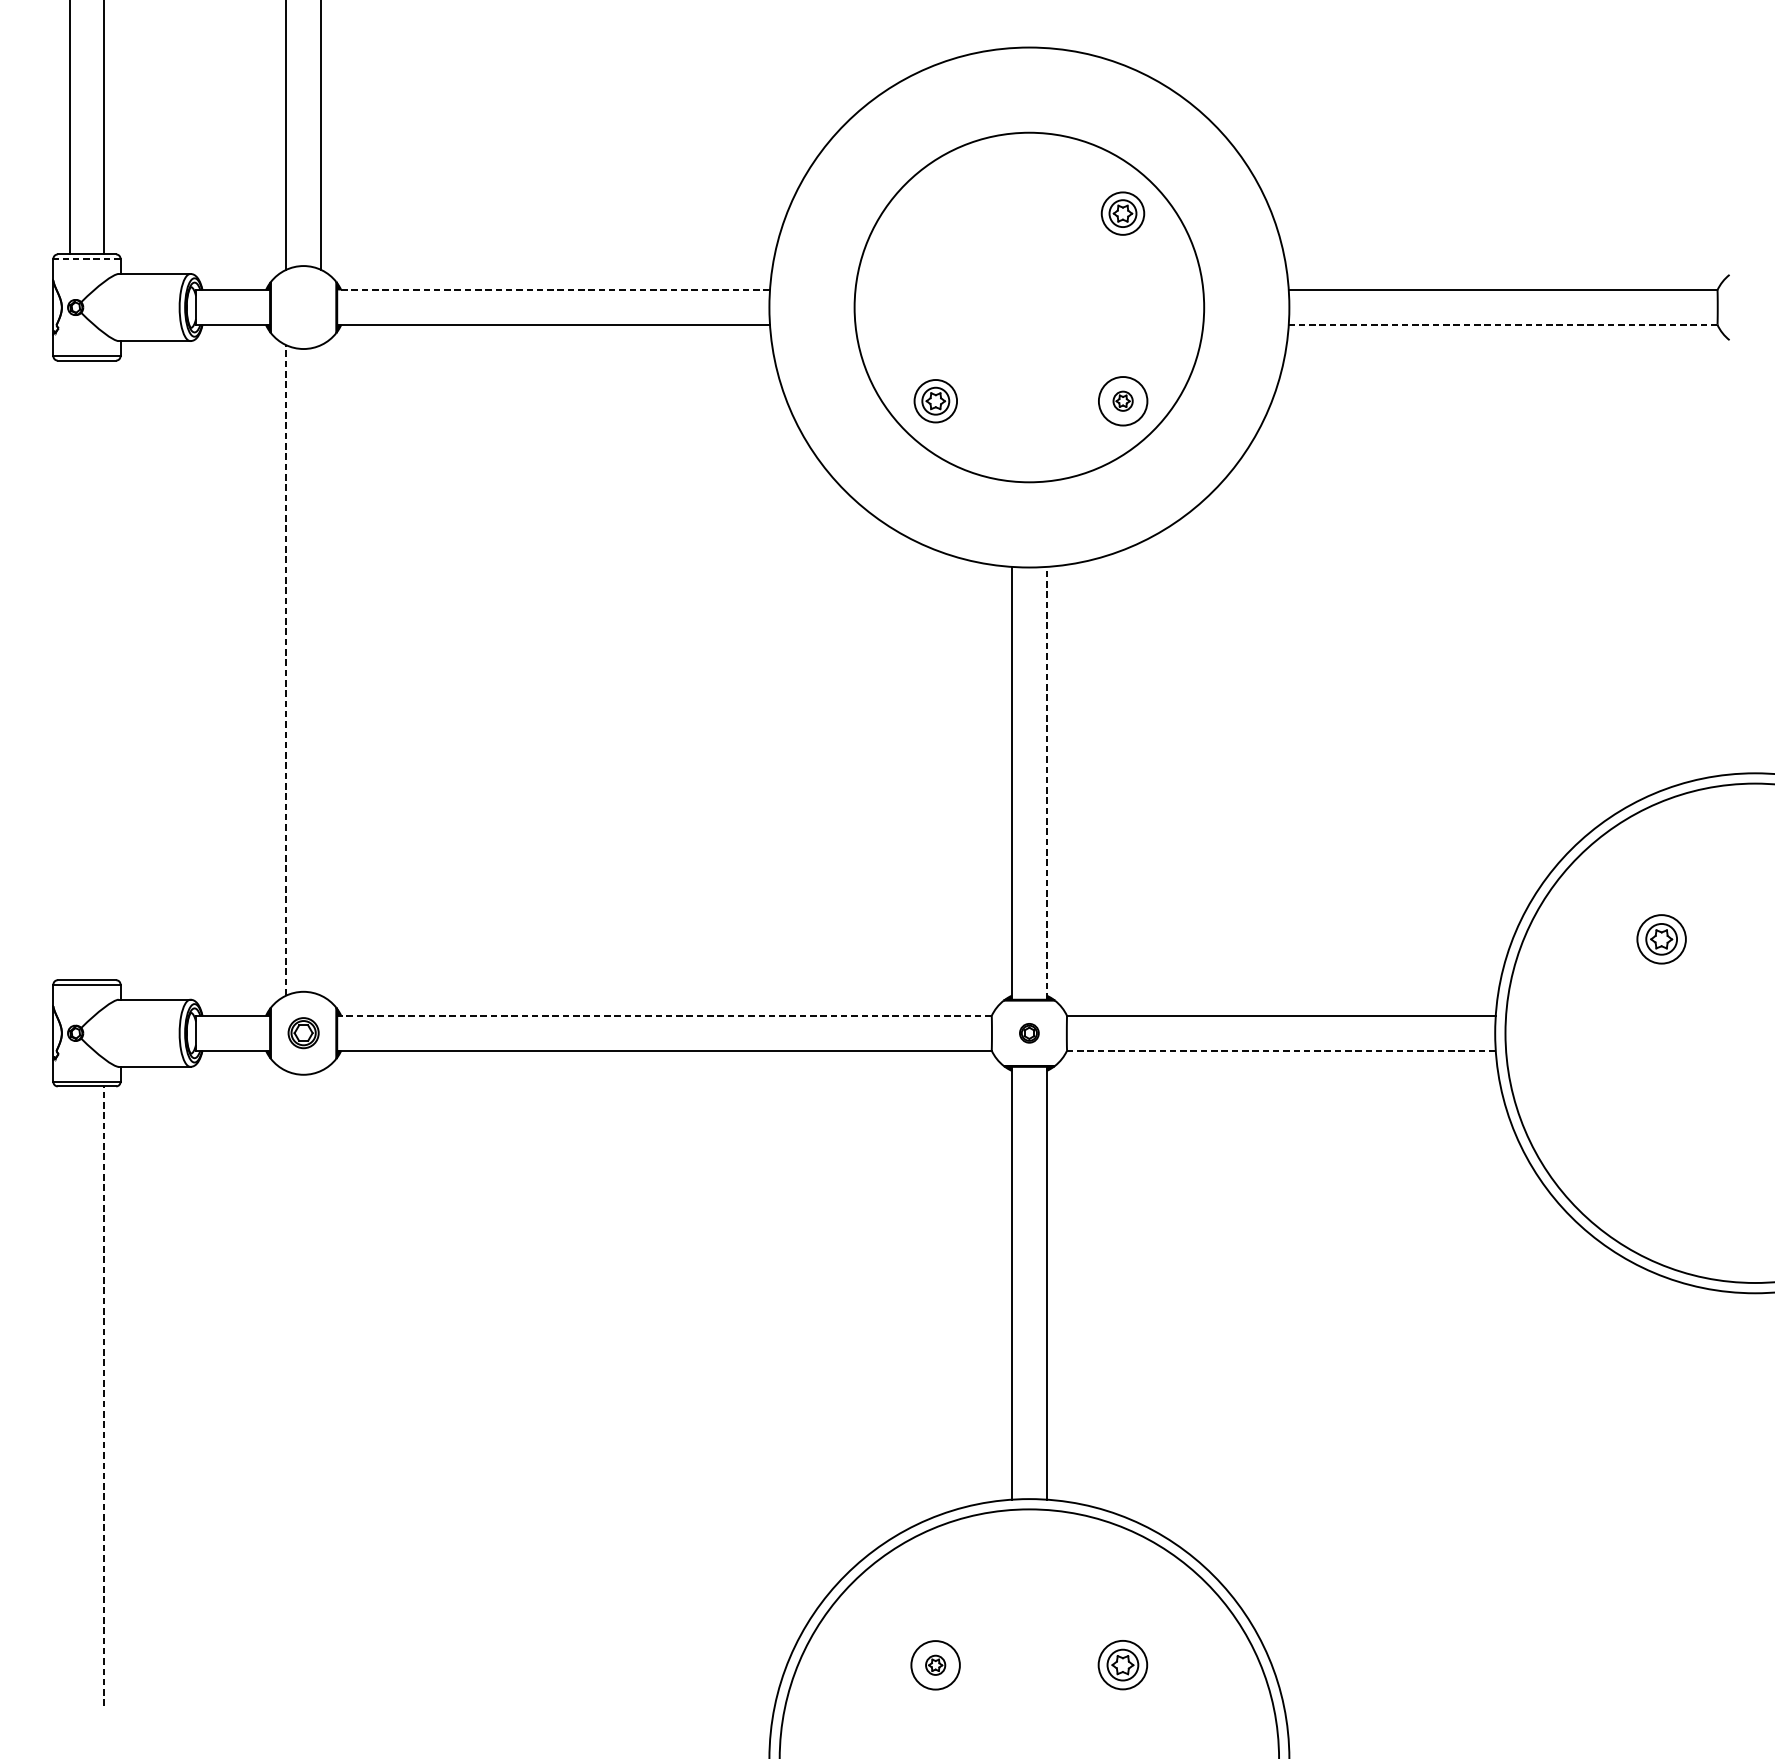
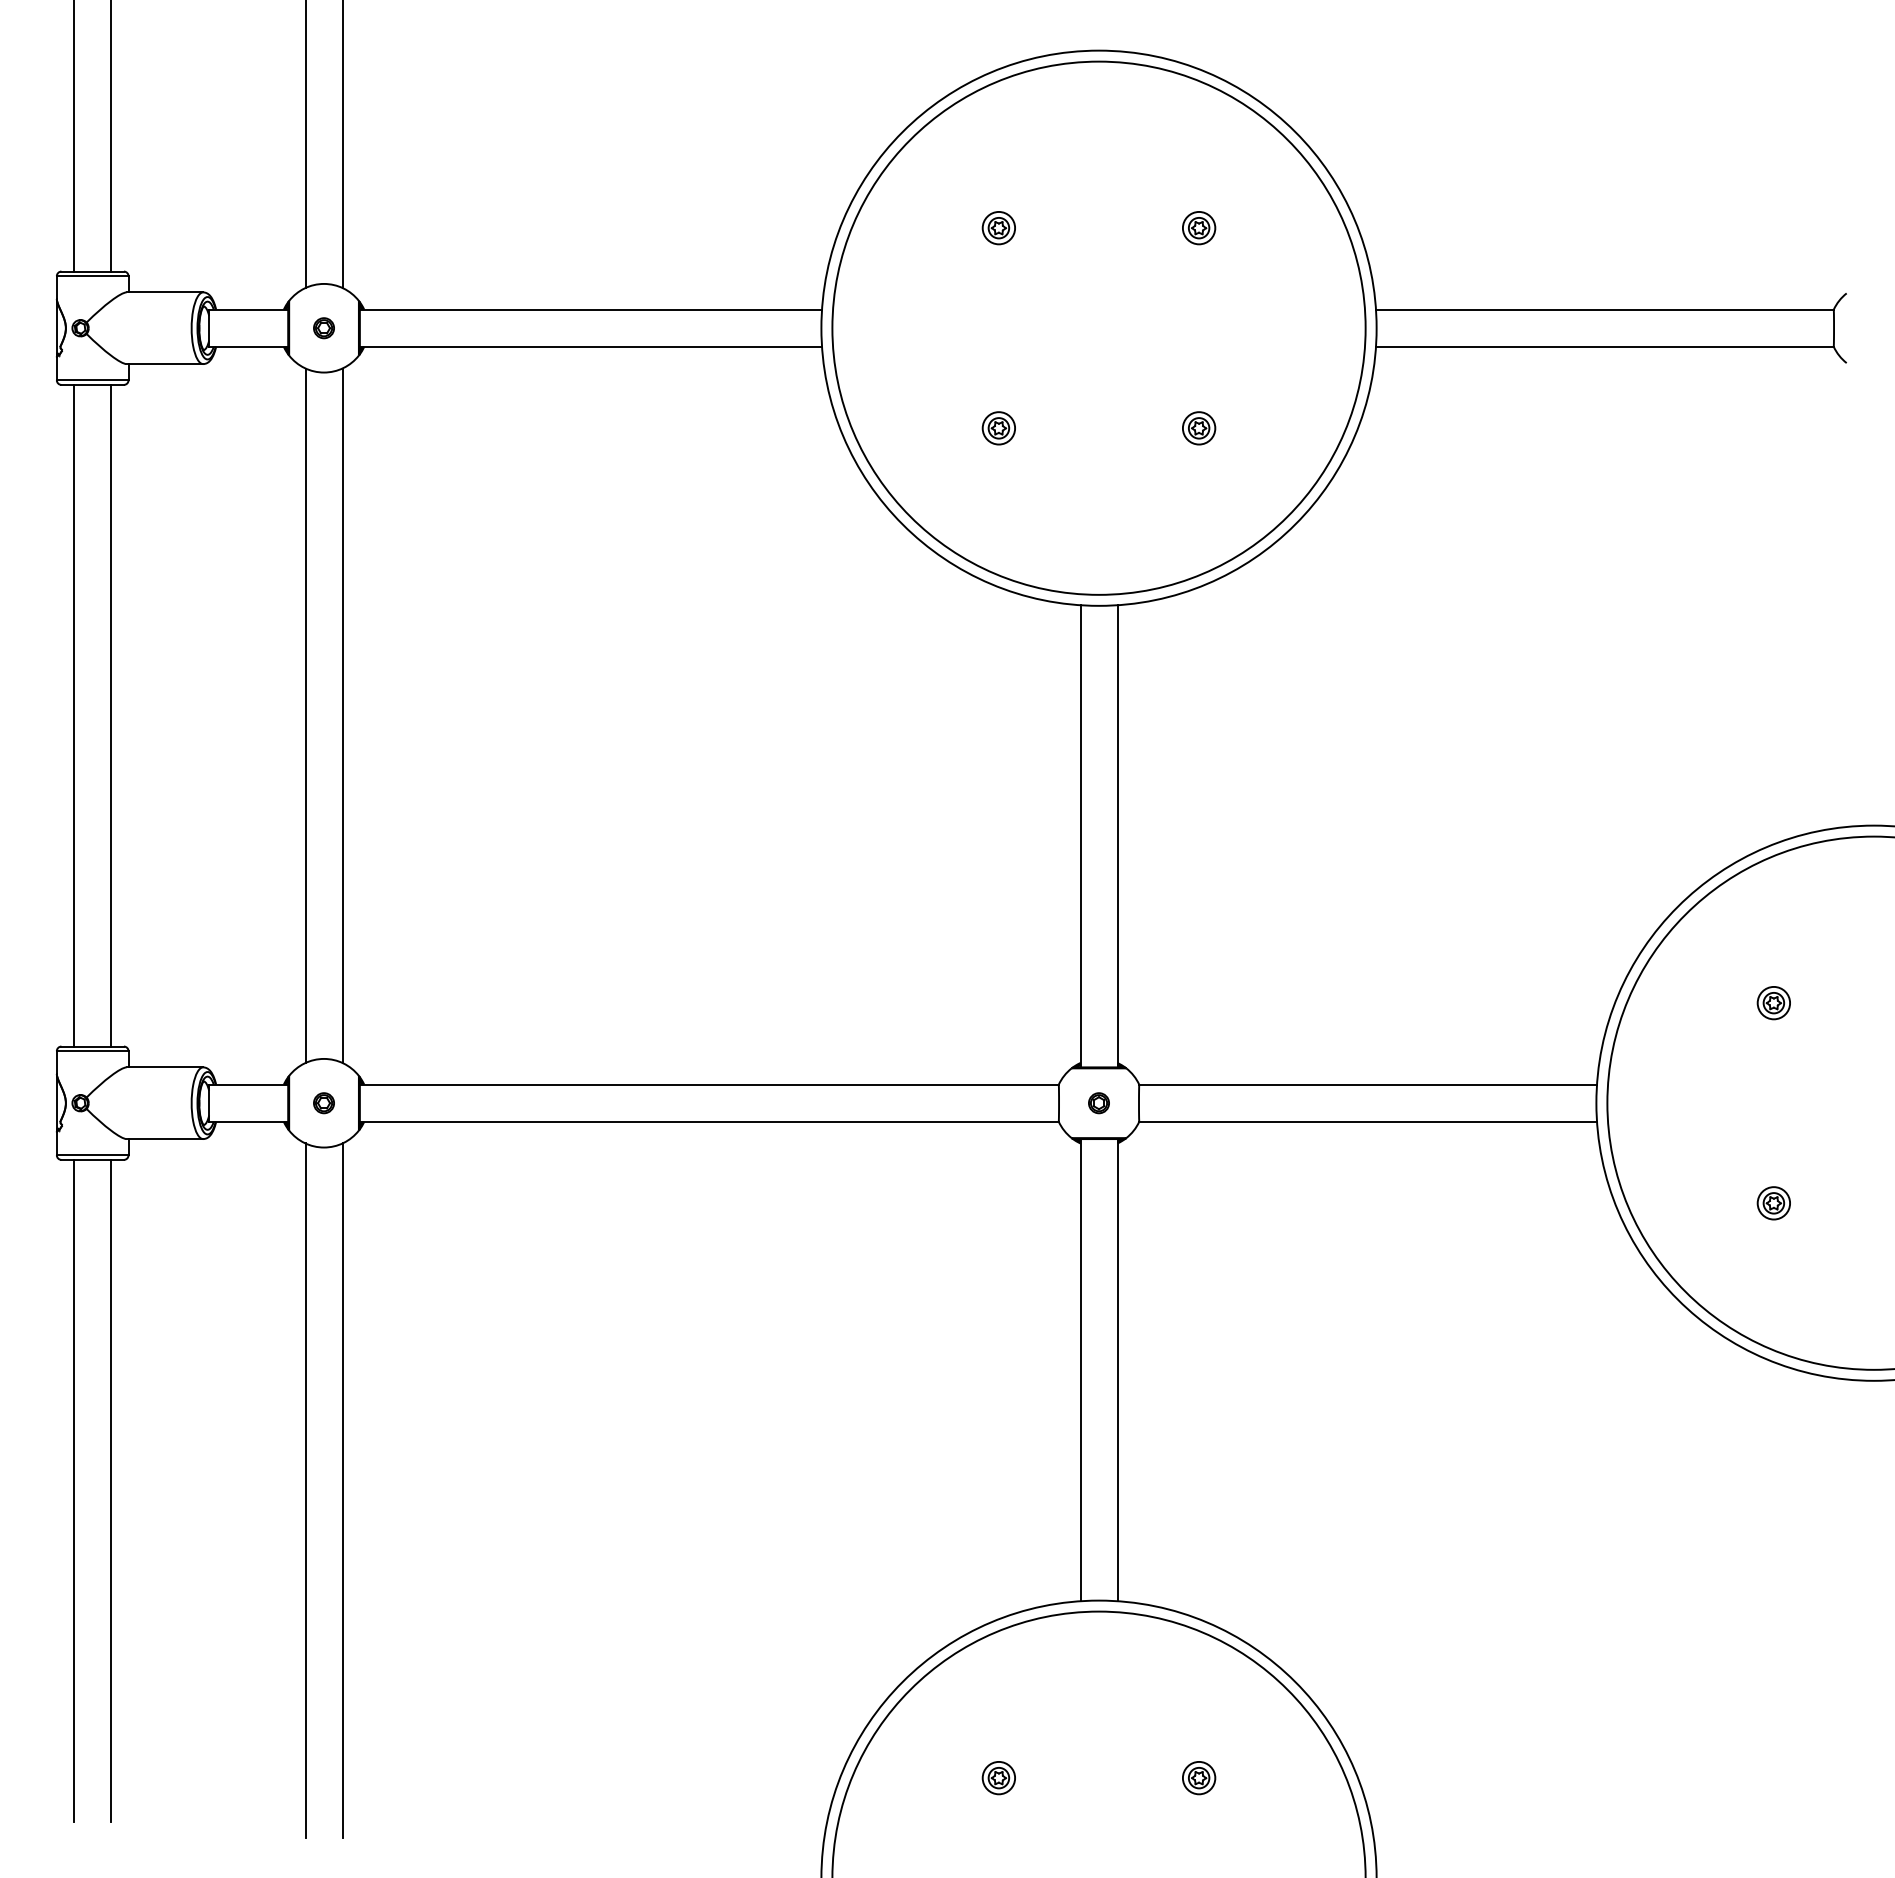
part: (935, 214) -> (998, 228), added
part: (1123, 214) -> (1199, 228), size x0.71
line: (86, 259) -> (92, 276), dashed -> solid
line: (553, 289) -> (590, 309), dashed -> solid
circle: (1028, 306) -> (1098, 327), size x1.43
part: (303, 307) -> (323, 328), added
line: (1502, 324) -> (1604, 346), dashed -> solid
part: (935, 401) -> (998, 428), size x0.71
circle: (1122, 401) -> (1198, 428), size x0.62
line: (69, 670) -> (74, 715), added
line: (104, 670) -> (111, 715), added
line: (286, 670) -> (305, 715), dashed -> solid
line: (320, 670) -> (342, 715), added
line: (1046, 782) -> (1117, 835), dashed -> solid
part: (1661, 939) -> (1773, 1003), size x0.62
line: (663, 1015) -> (708, 1084), dashed -> solid
part: (303, 1033) -> (323, 1103), size x0.62
line: (1281, 1050) -> (1368, 1121), dashed -> solid
part: (1661, 1127) -> (1773, 1203), added
line: (69, 1395) -> (74, 1490), added
line: (104, 1395) -> (111, 1490), dashed -> solid
line: (286, 1395) -> (305, 1490), added
line: (320, 1395) -> (342, 1490), added
circle: (935, 1664) -> (998, 1777), size x0.62
part: (1123, 1665) -> (1199, 1778), size x0.62

